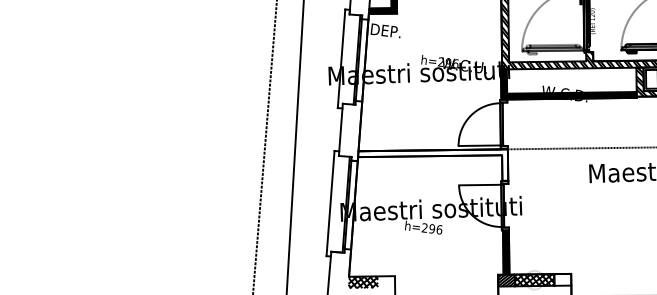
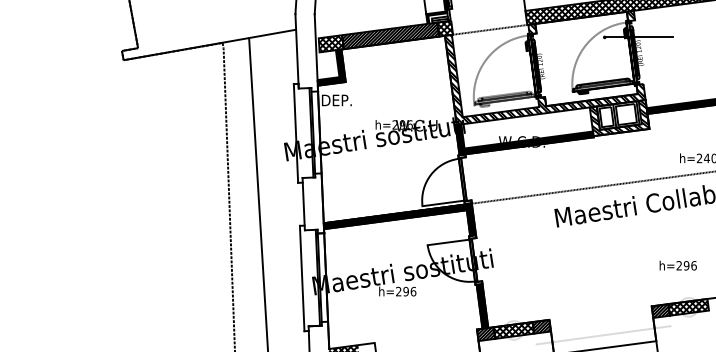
fill: (434, 156) -> (399, 219), added
hatch: (562, 279) -> (541, 326), added

